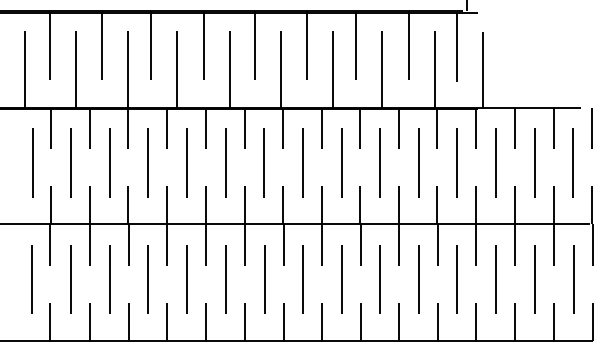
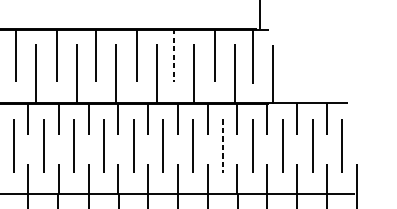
line: (356, 45) -> (174, 55), solid -> dashed
line: (591, 128) -> (356, 119), removed
line: (418, 162) -> (222, 145), solid -> dashed

